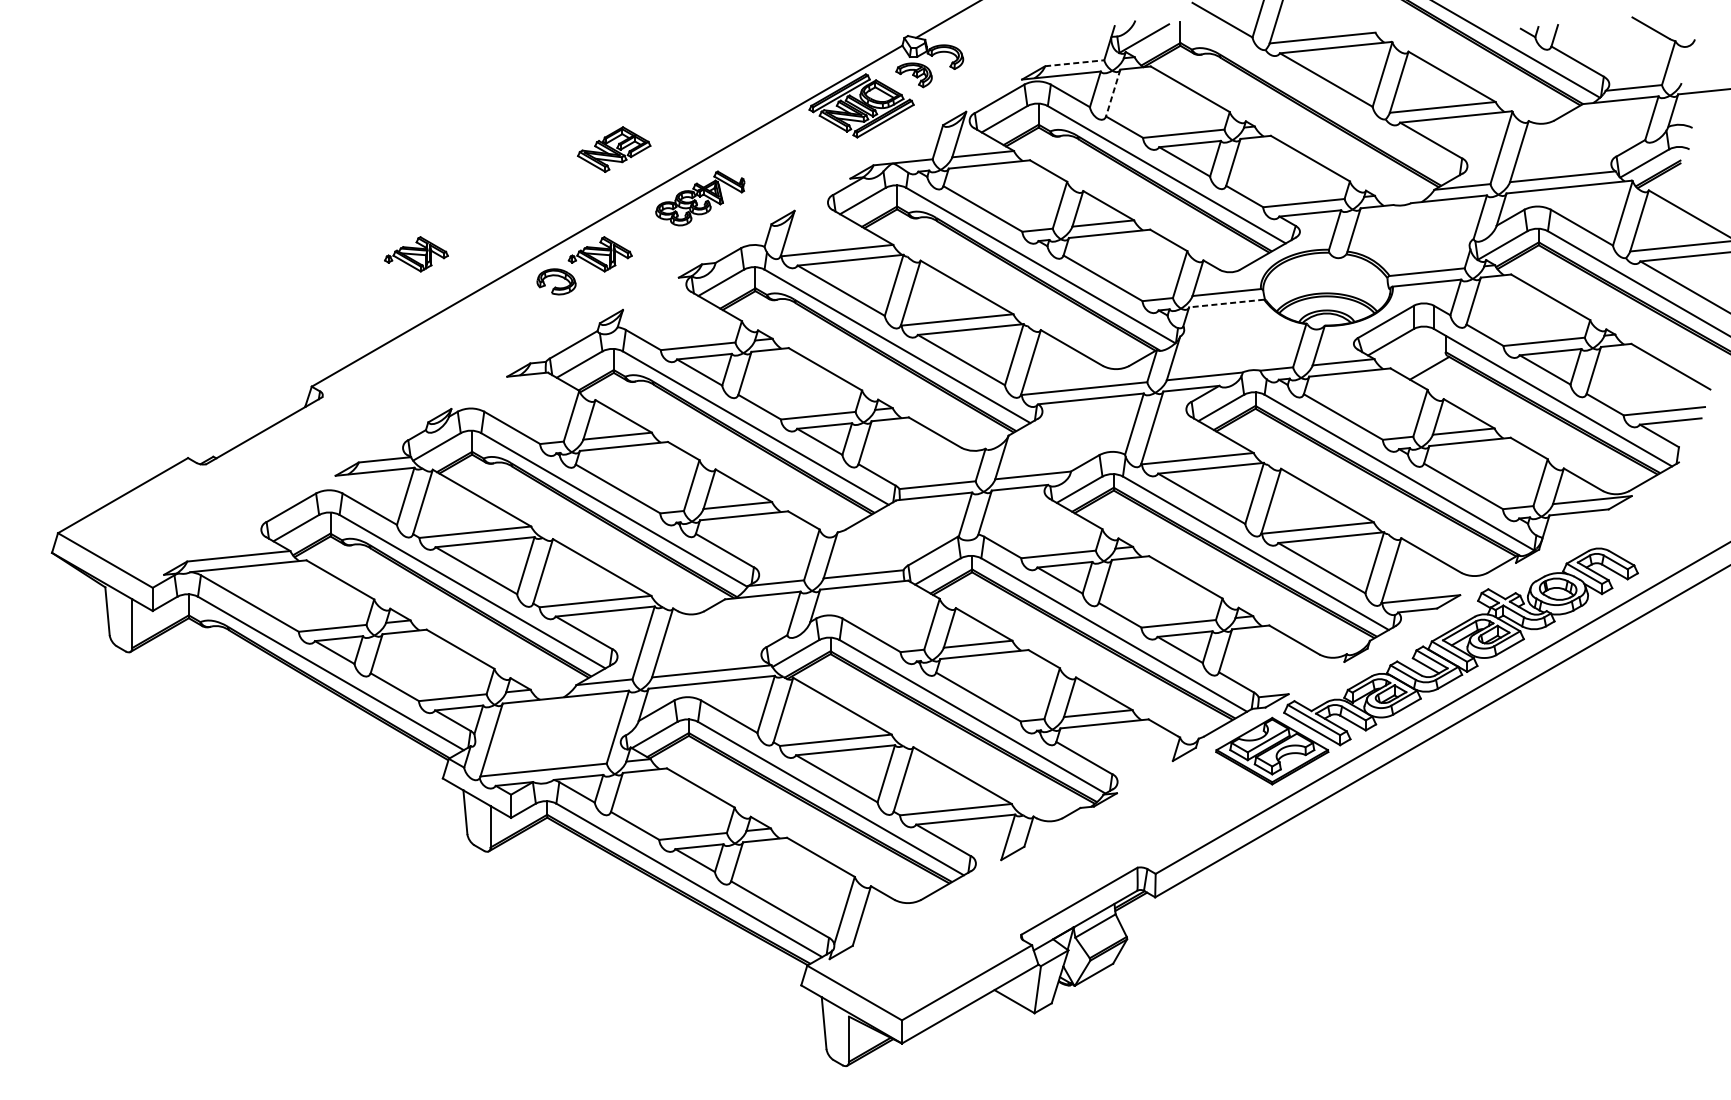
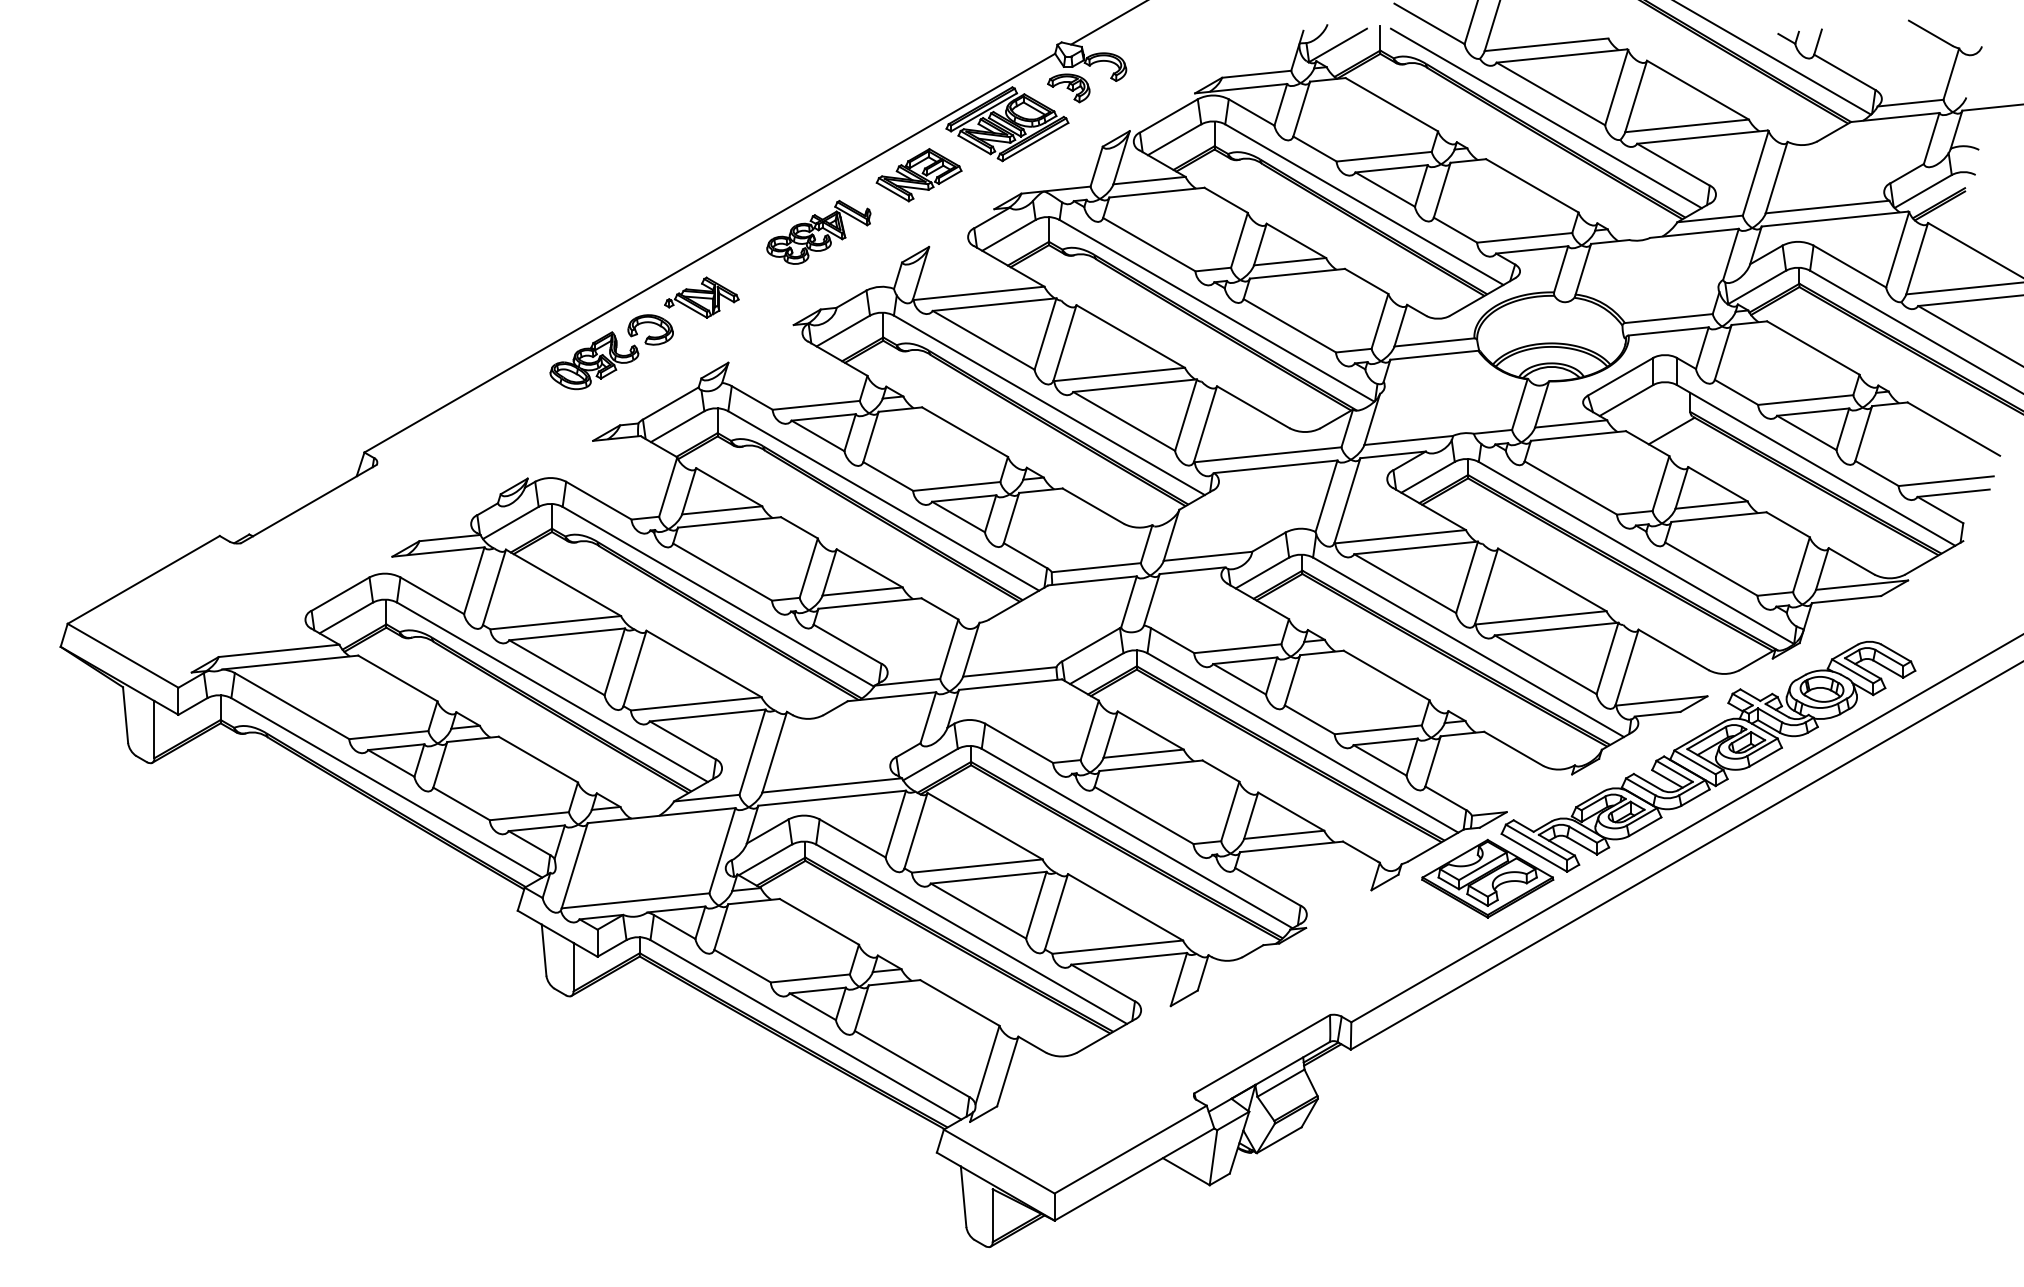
line: (1074, 63) -> (1256, 74), dashed -> solid
line: (1113, 93) -> (1301, 109), dashed -> solid
line: (1321, 101) -> (1545, 118), added
part: (613, 149) -> (918, 175), moved
part: (416, 254) -> (486, 297), removed
line: (1225, 303) -> (1433, 355), dashed -> solid
part: (508, 308) -> (594, 360), added

